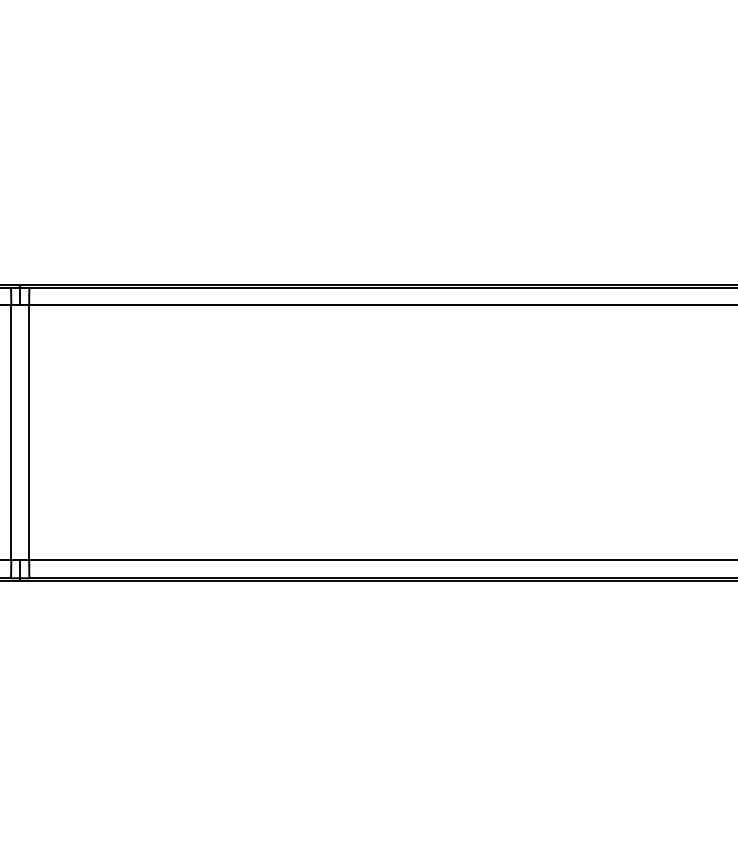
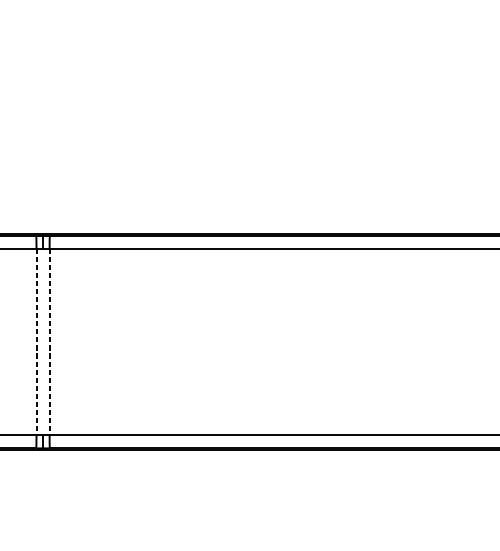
line: (11, 432) -> (36, 341), solid -> dashed
line: (29, 432) -> (49, 341), solid -> dashed

